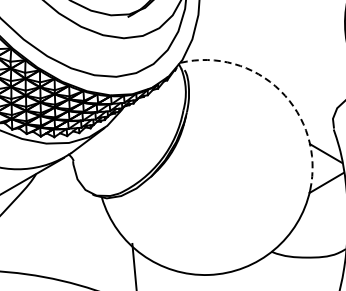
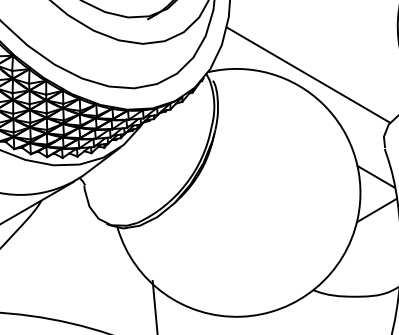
line: (267, 65) -> (308, 75), added
arc: (280, 90) -> (323, 104), dashed -> solid

